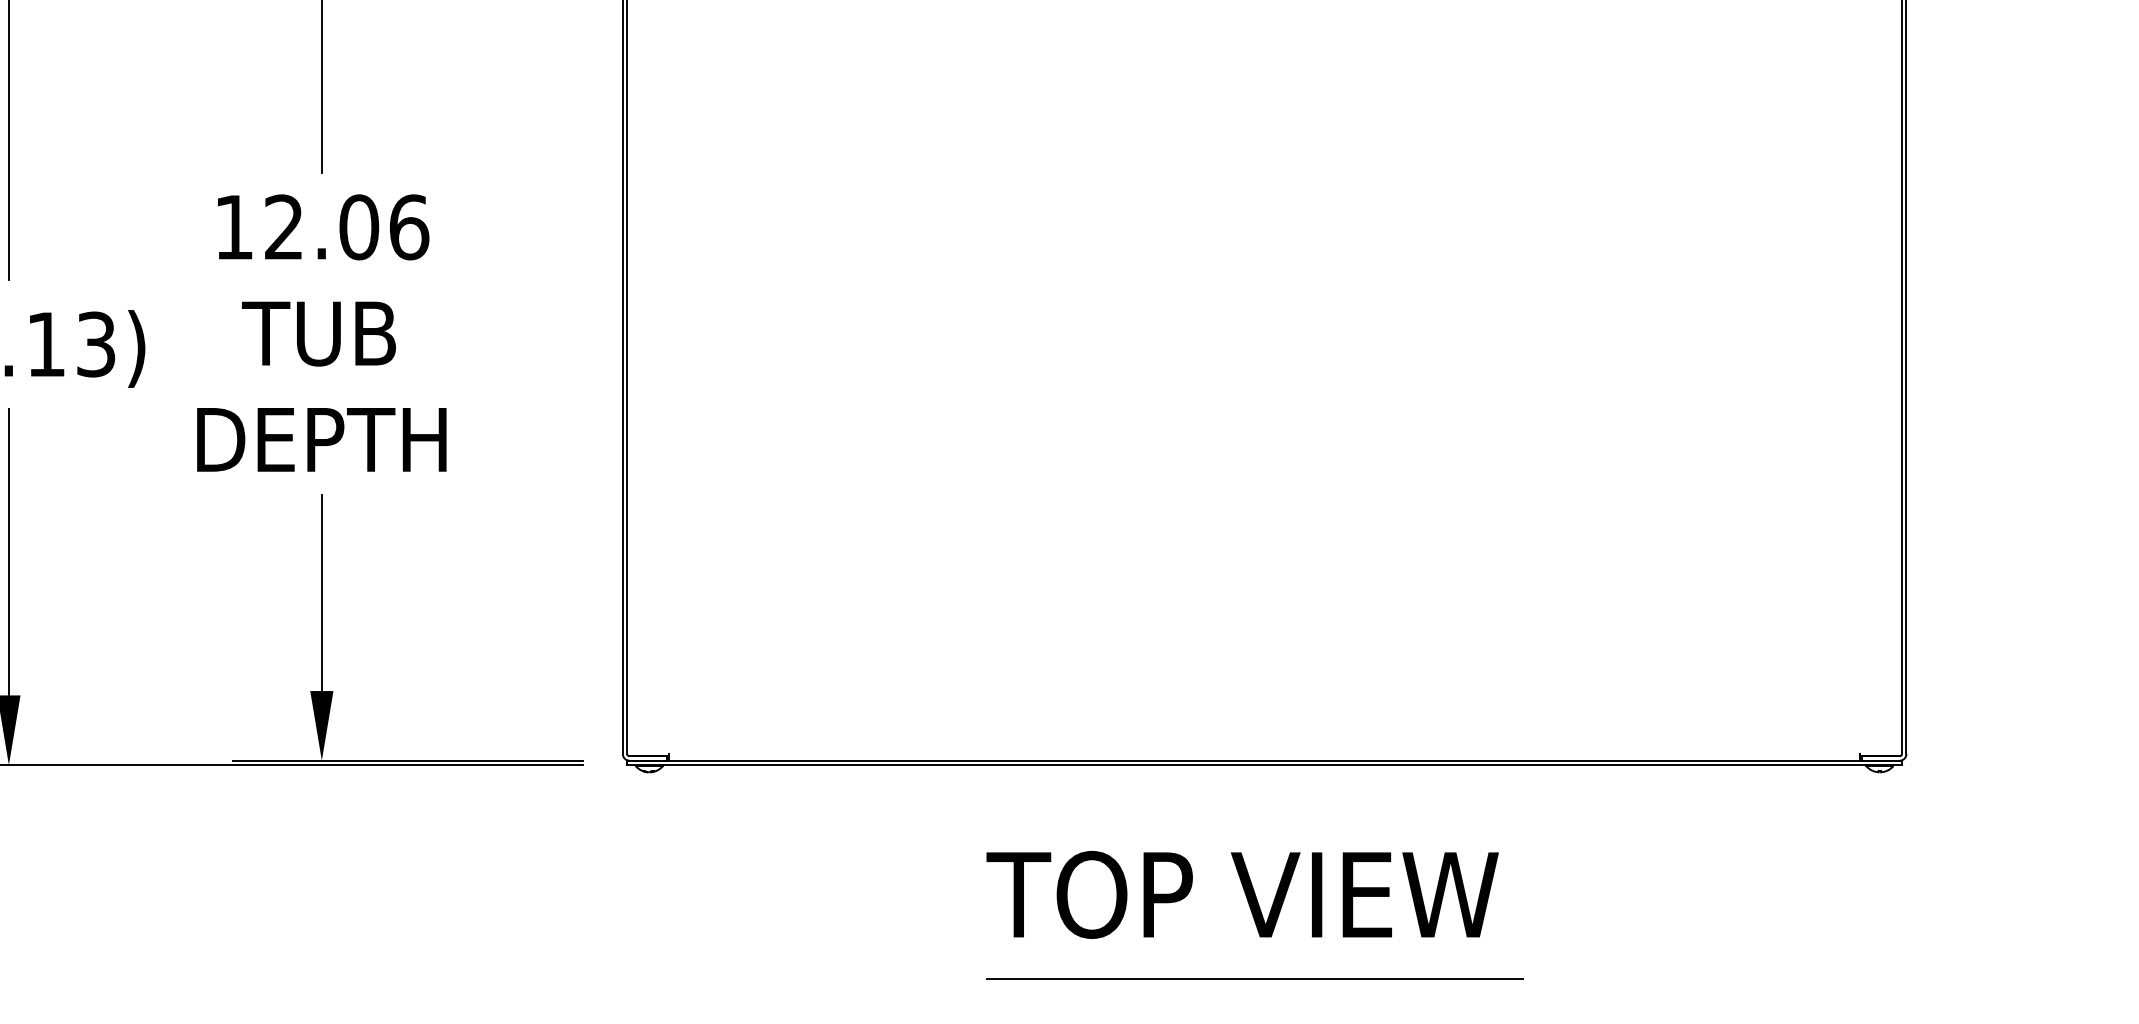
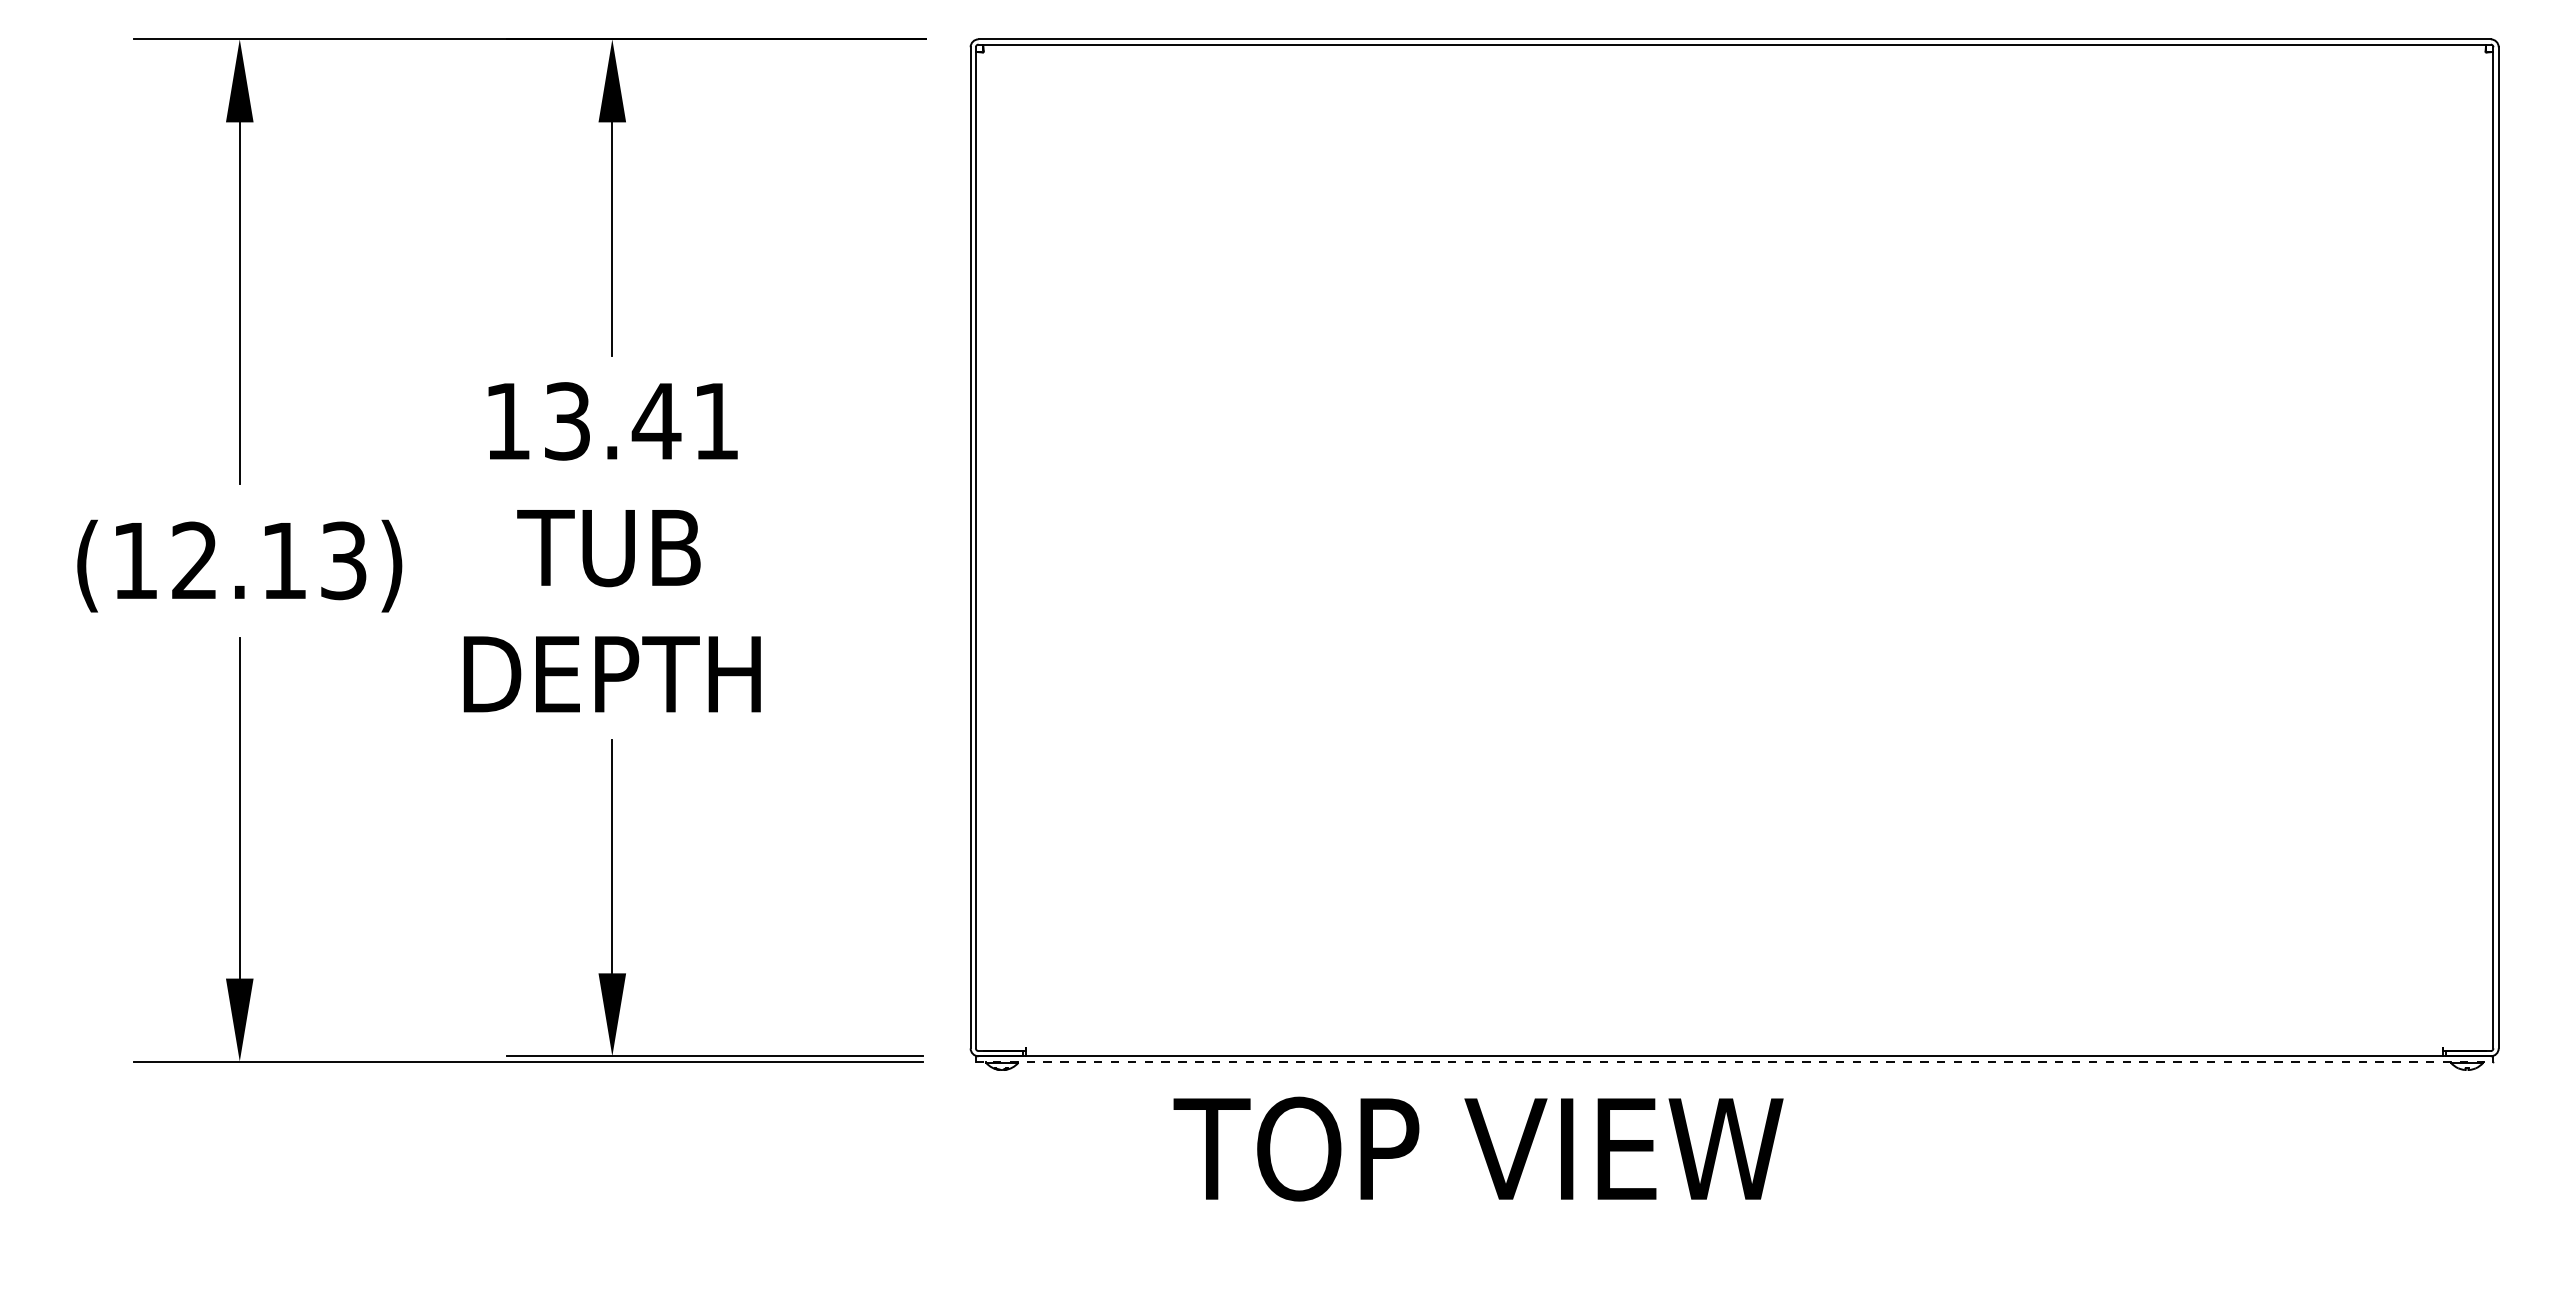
text: (347, 227) -> (642, 421), 12.06 -> 13.41
line: (1264, 765) -> (1734, 1061), solid -> dashed
text: (1242, 894) -> (1478, 1148), moved

